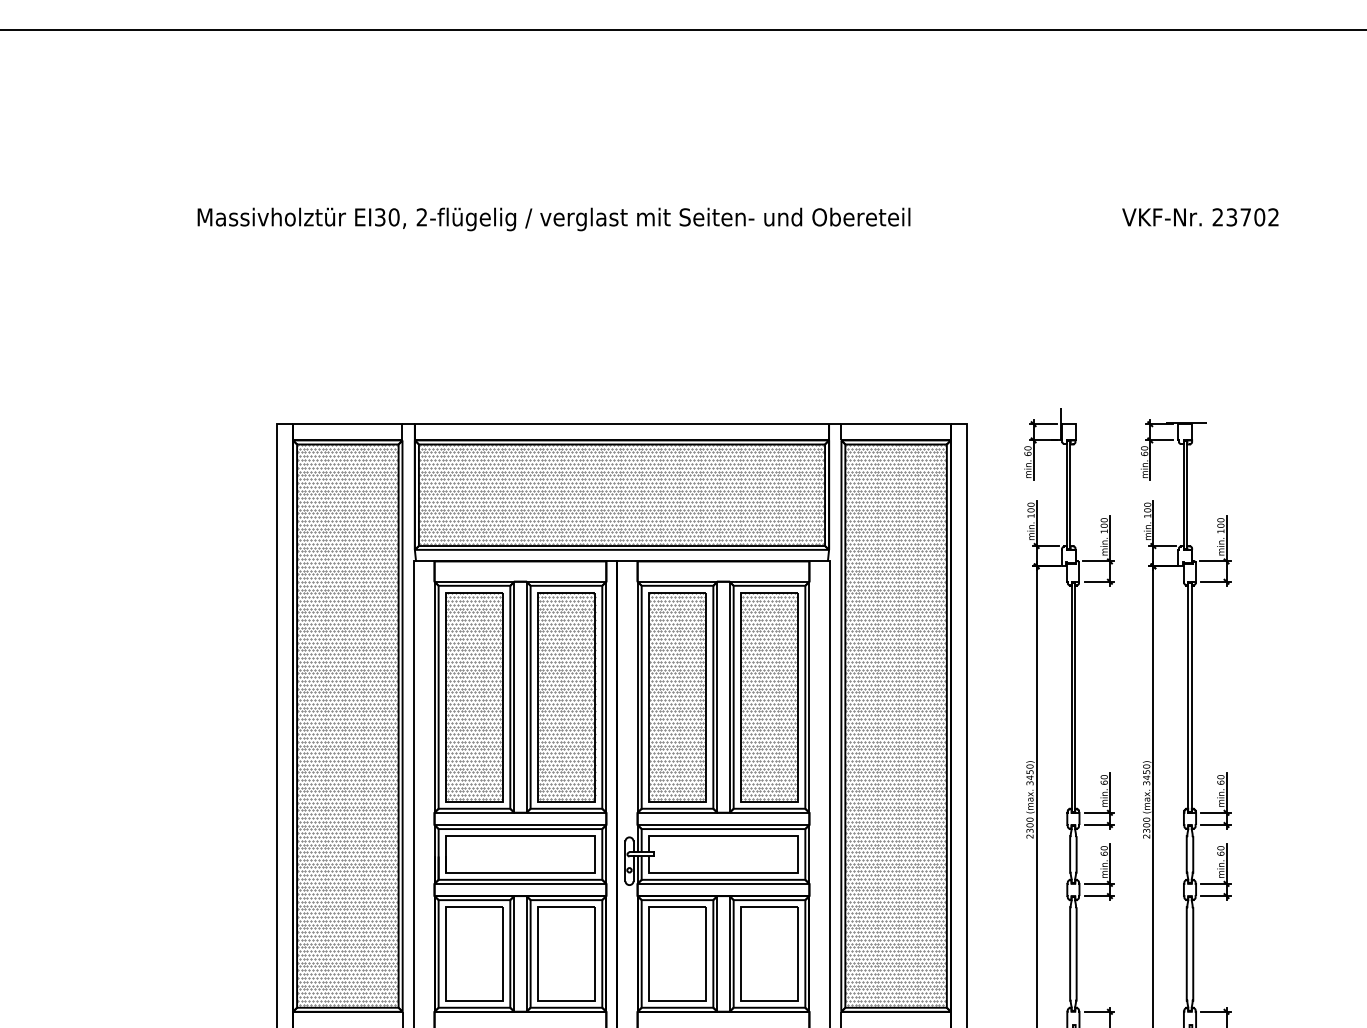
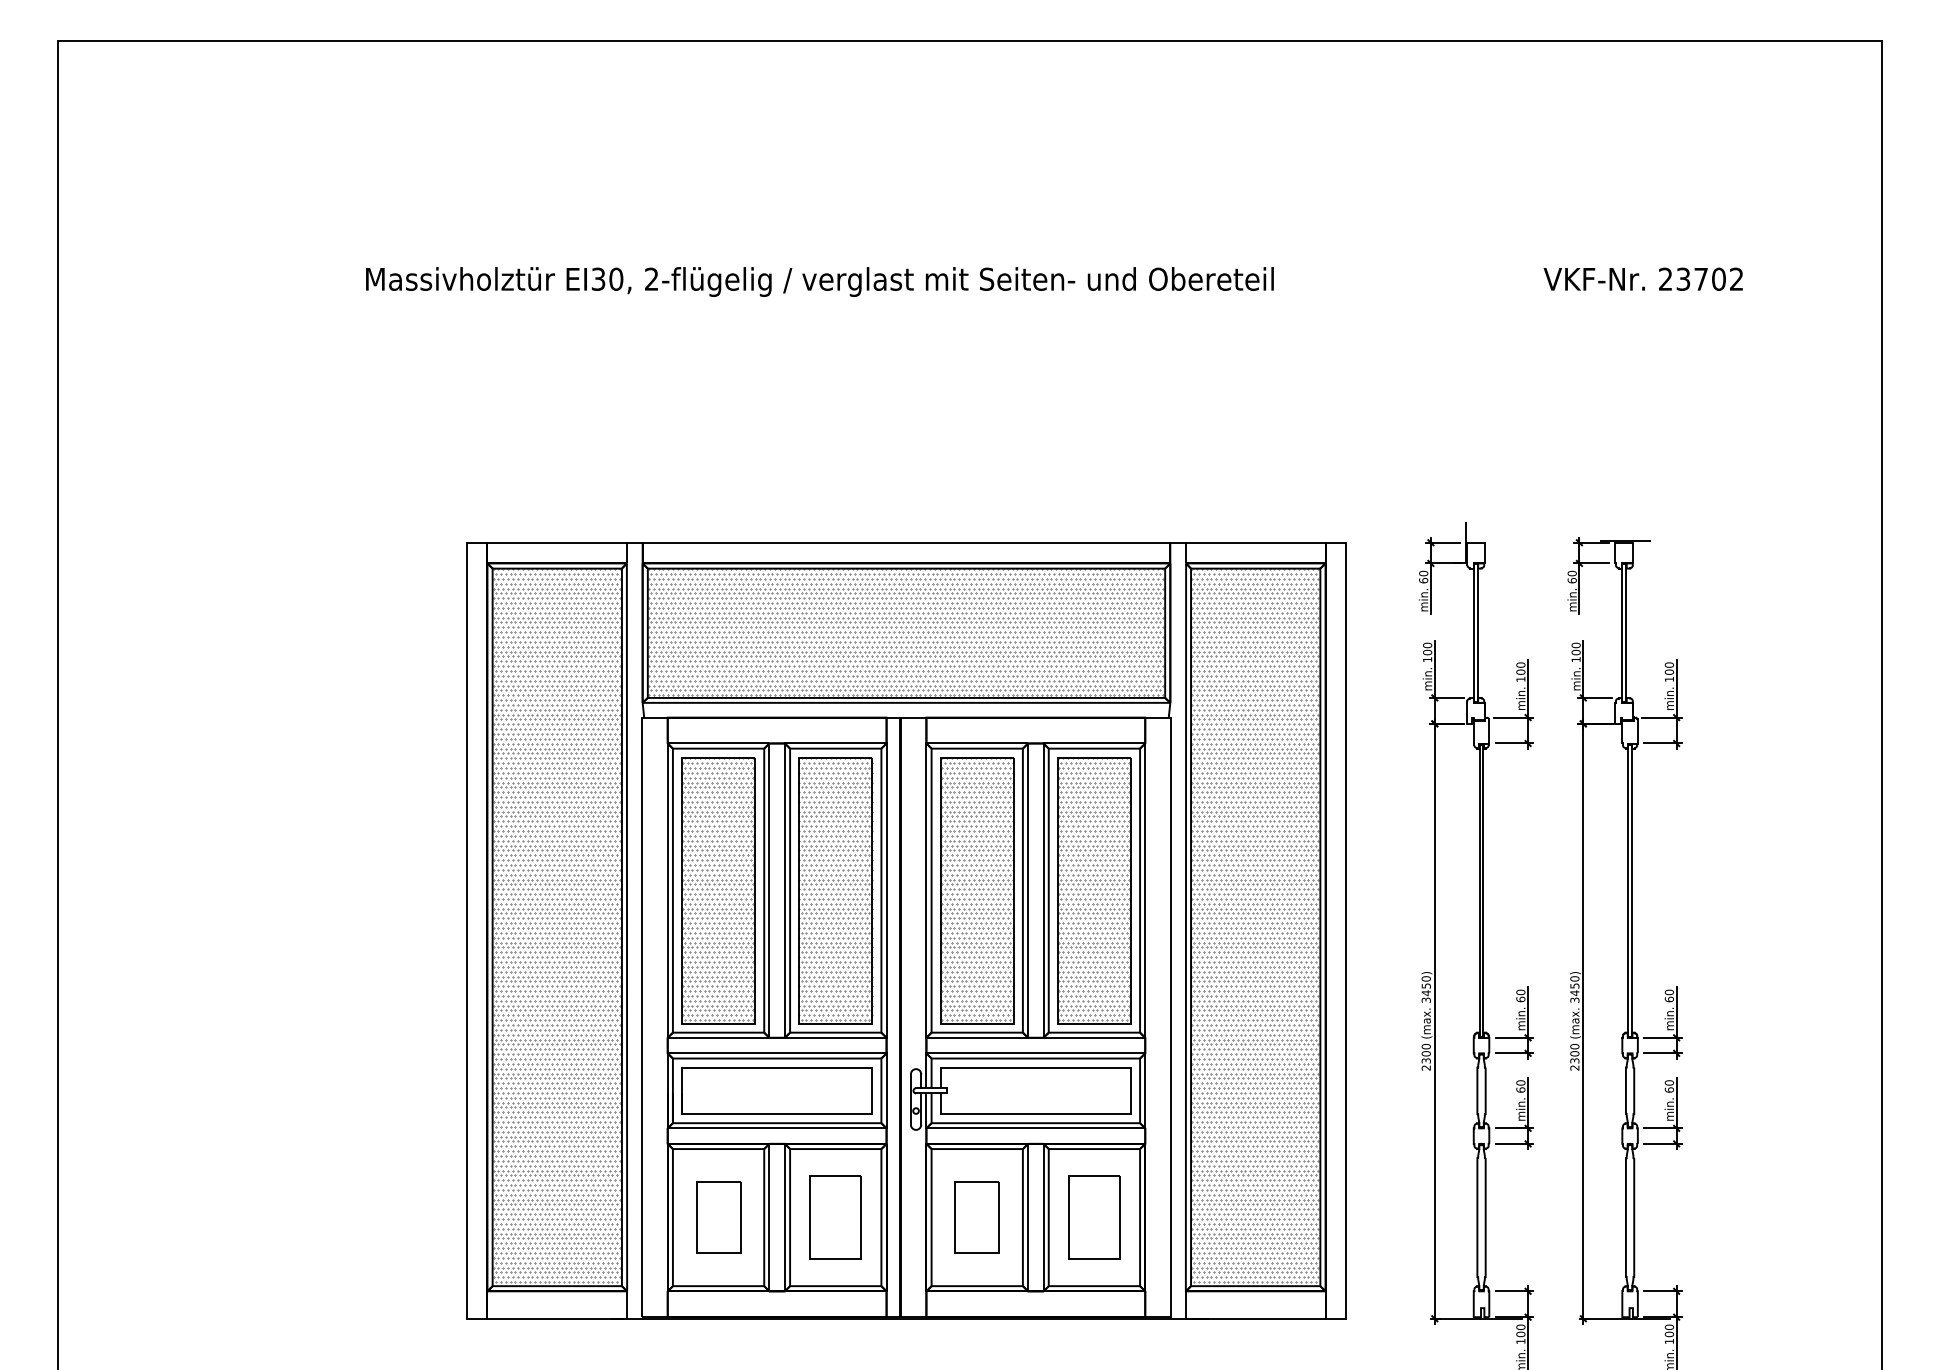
part: (474, 953) -> (718, 1217), size x0.6
part: (566, 953) -> (835, 1217), size x0.7
part: (677, 953) -> (977, 1217), size x0.6
part: (769, 953) -> (1094, 1217), size x0.7

